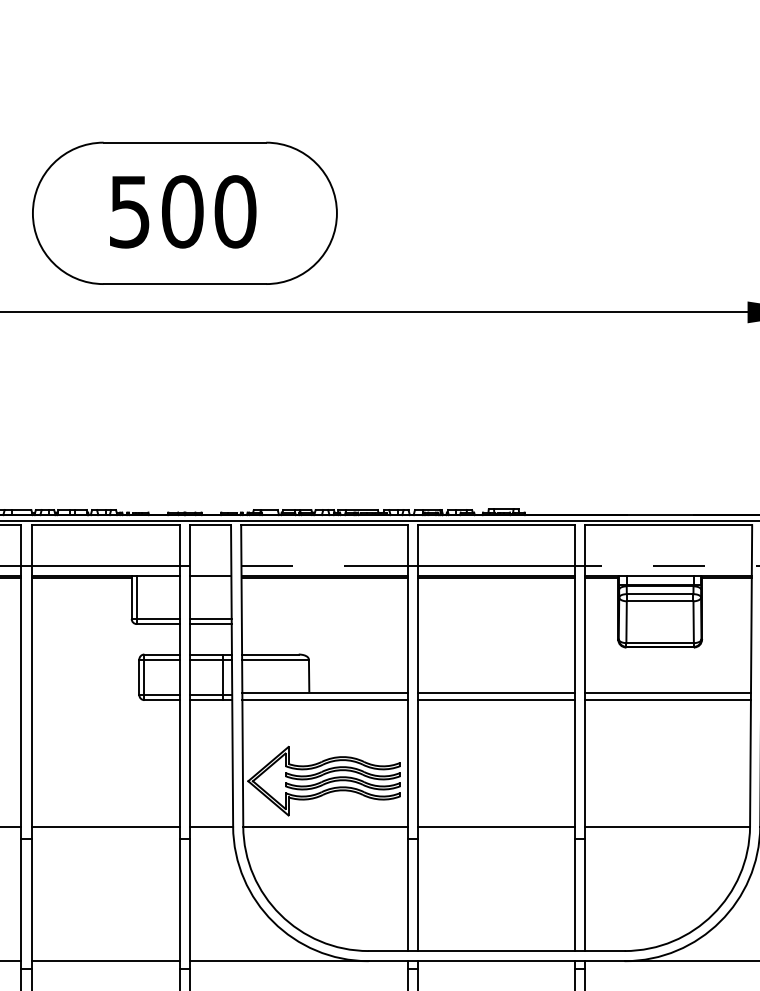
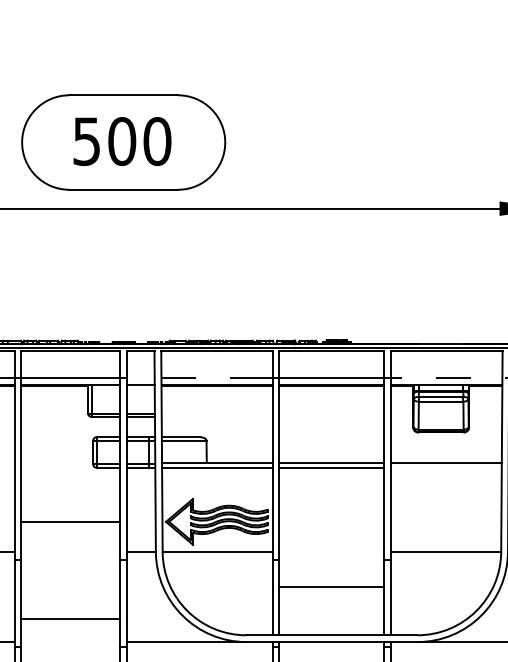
line: (668, 699) -> (446, 467), removed
line: (105, 827) -> (70, 522), moved
line: (496, 827) -> (331, 587), moved
line: (105, 961) -> (70, 619), moved

